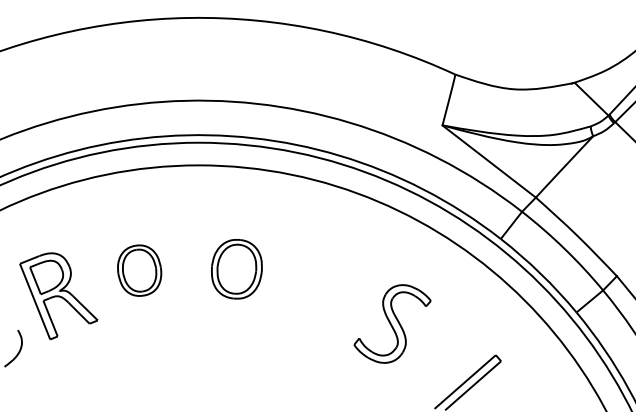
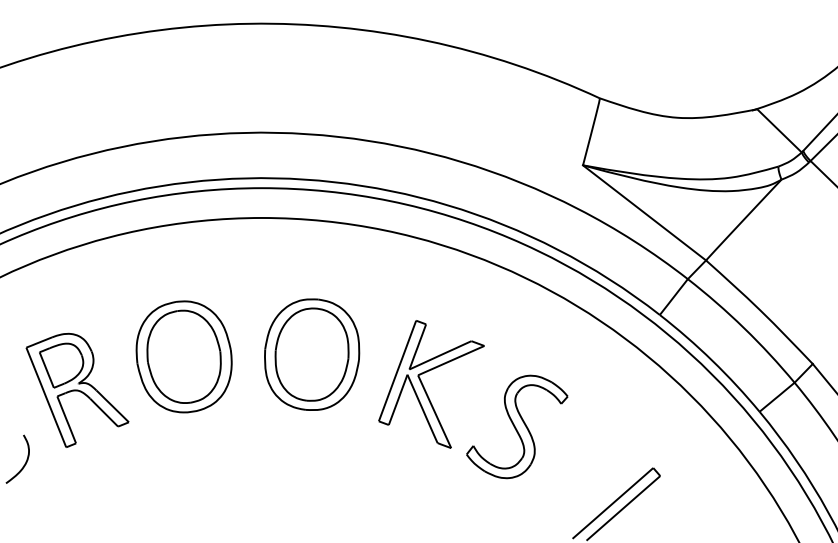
part: (236, 269) -> (311, 355), size x1.43
part: (139, 270) -> (183, 356), size x1.67
part: (326, 291) -> (430, 384), added

